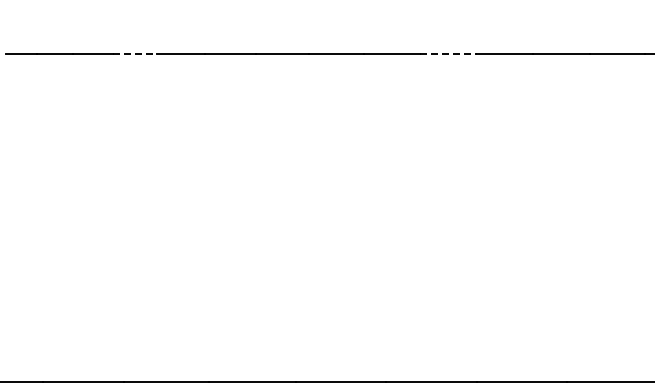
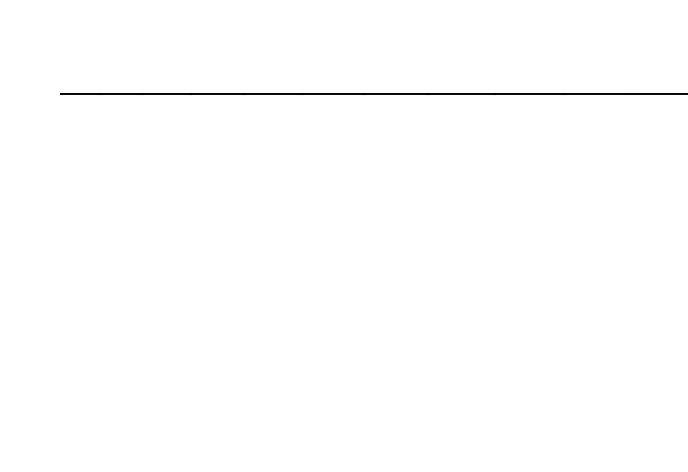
line: (135, 53) -> (218, 94), dashed -> solid
line: (448, 53) -> (597, 94), dashed -> solid

